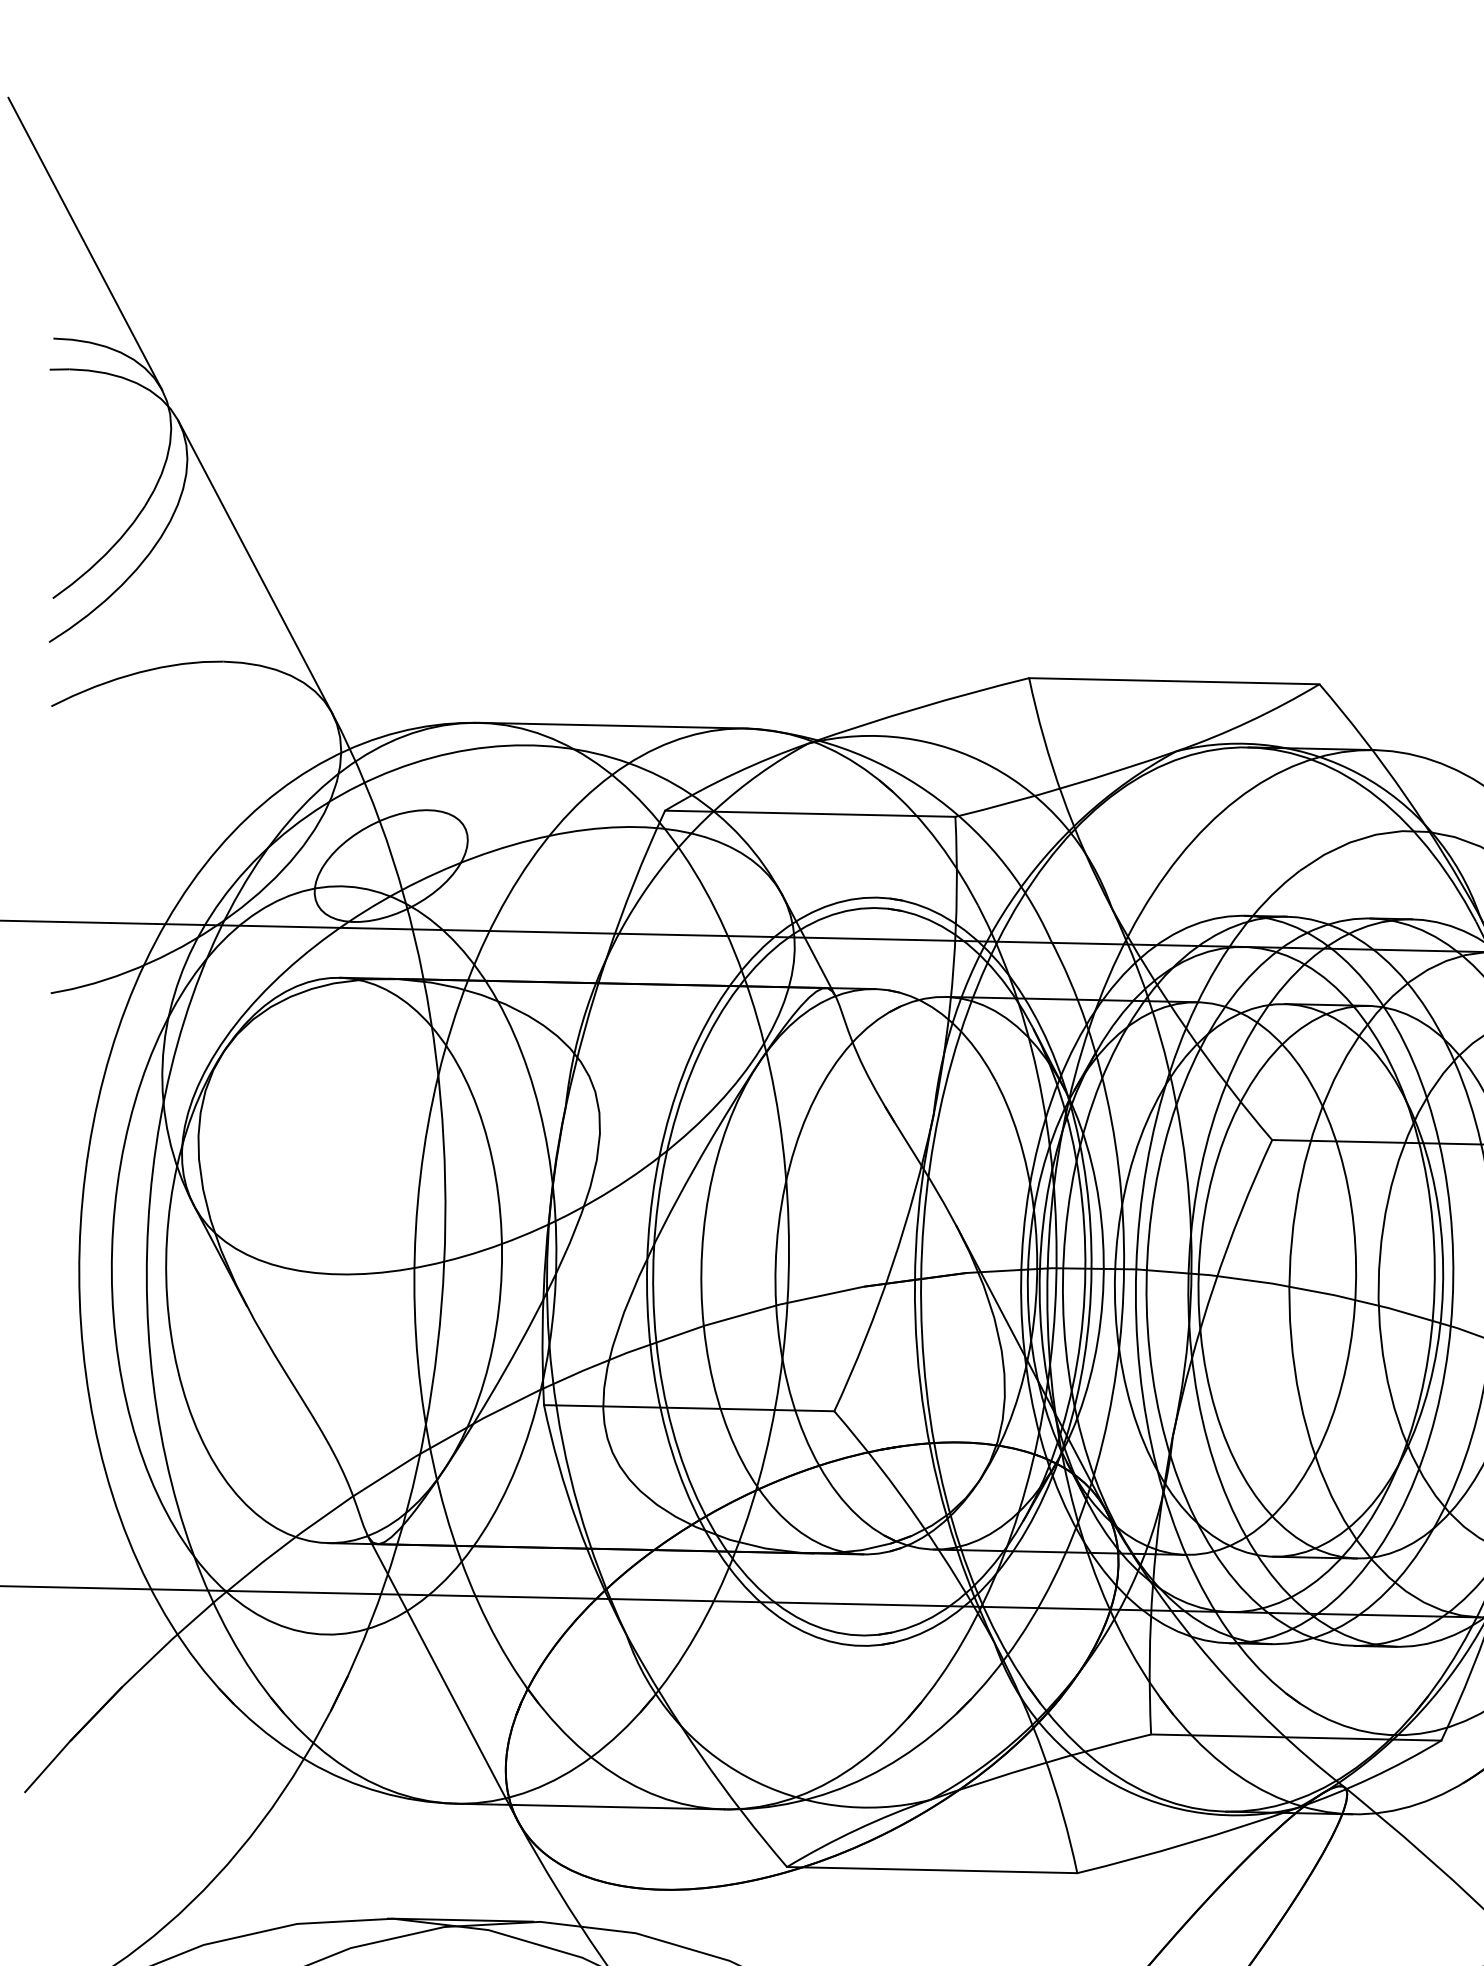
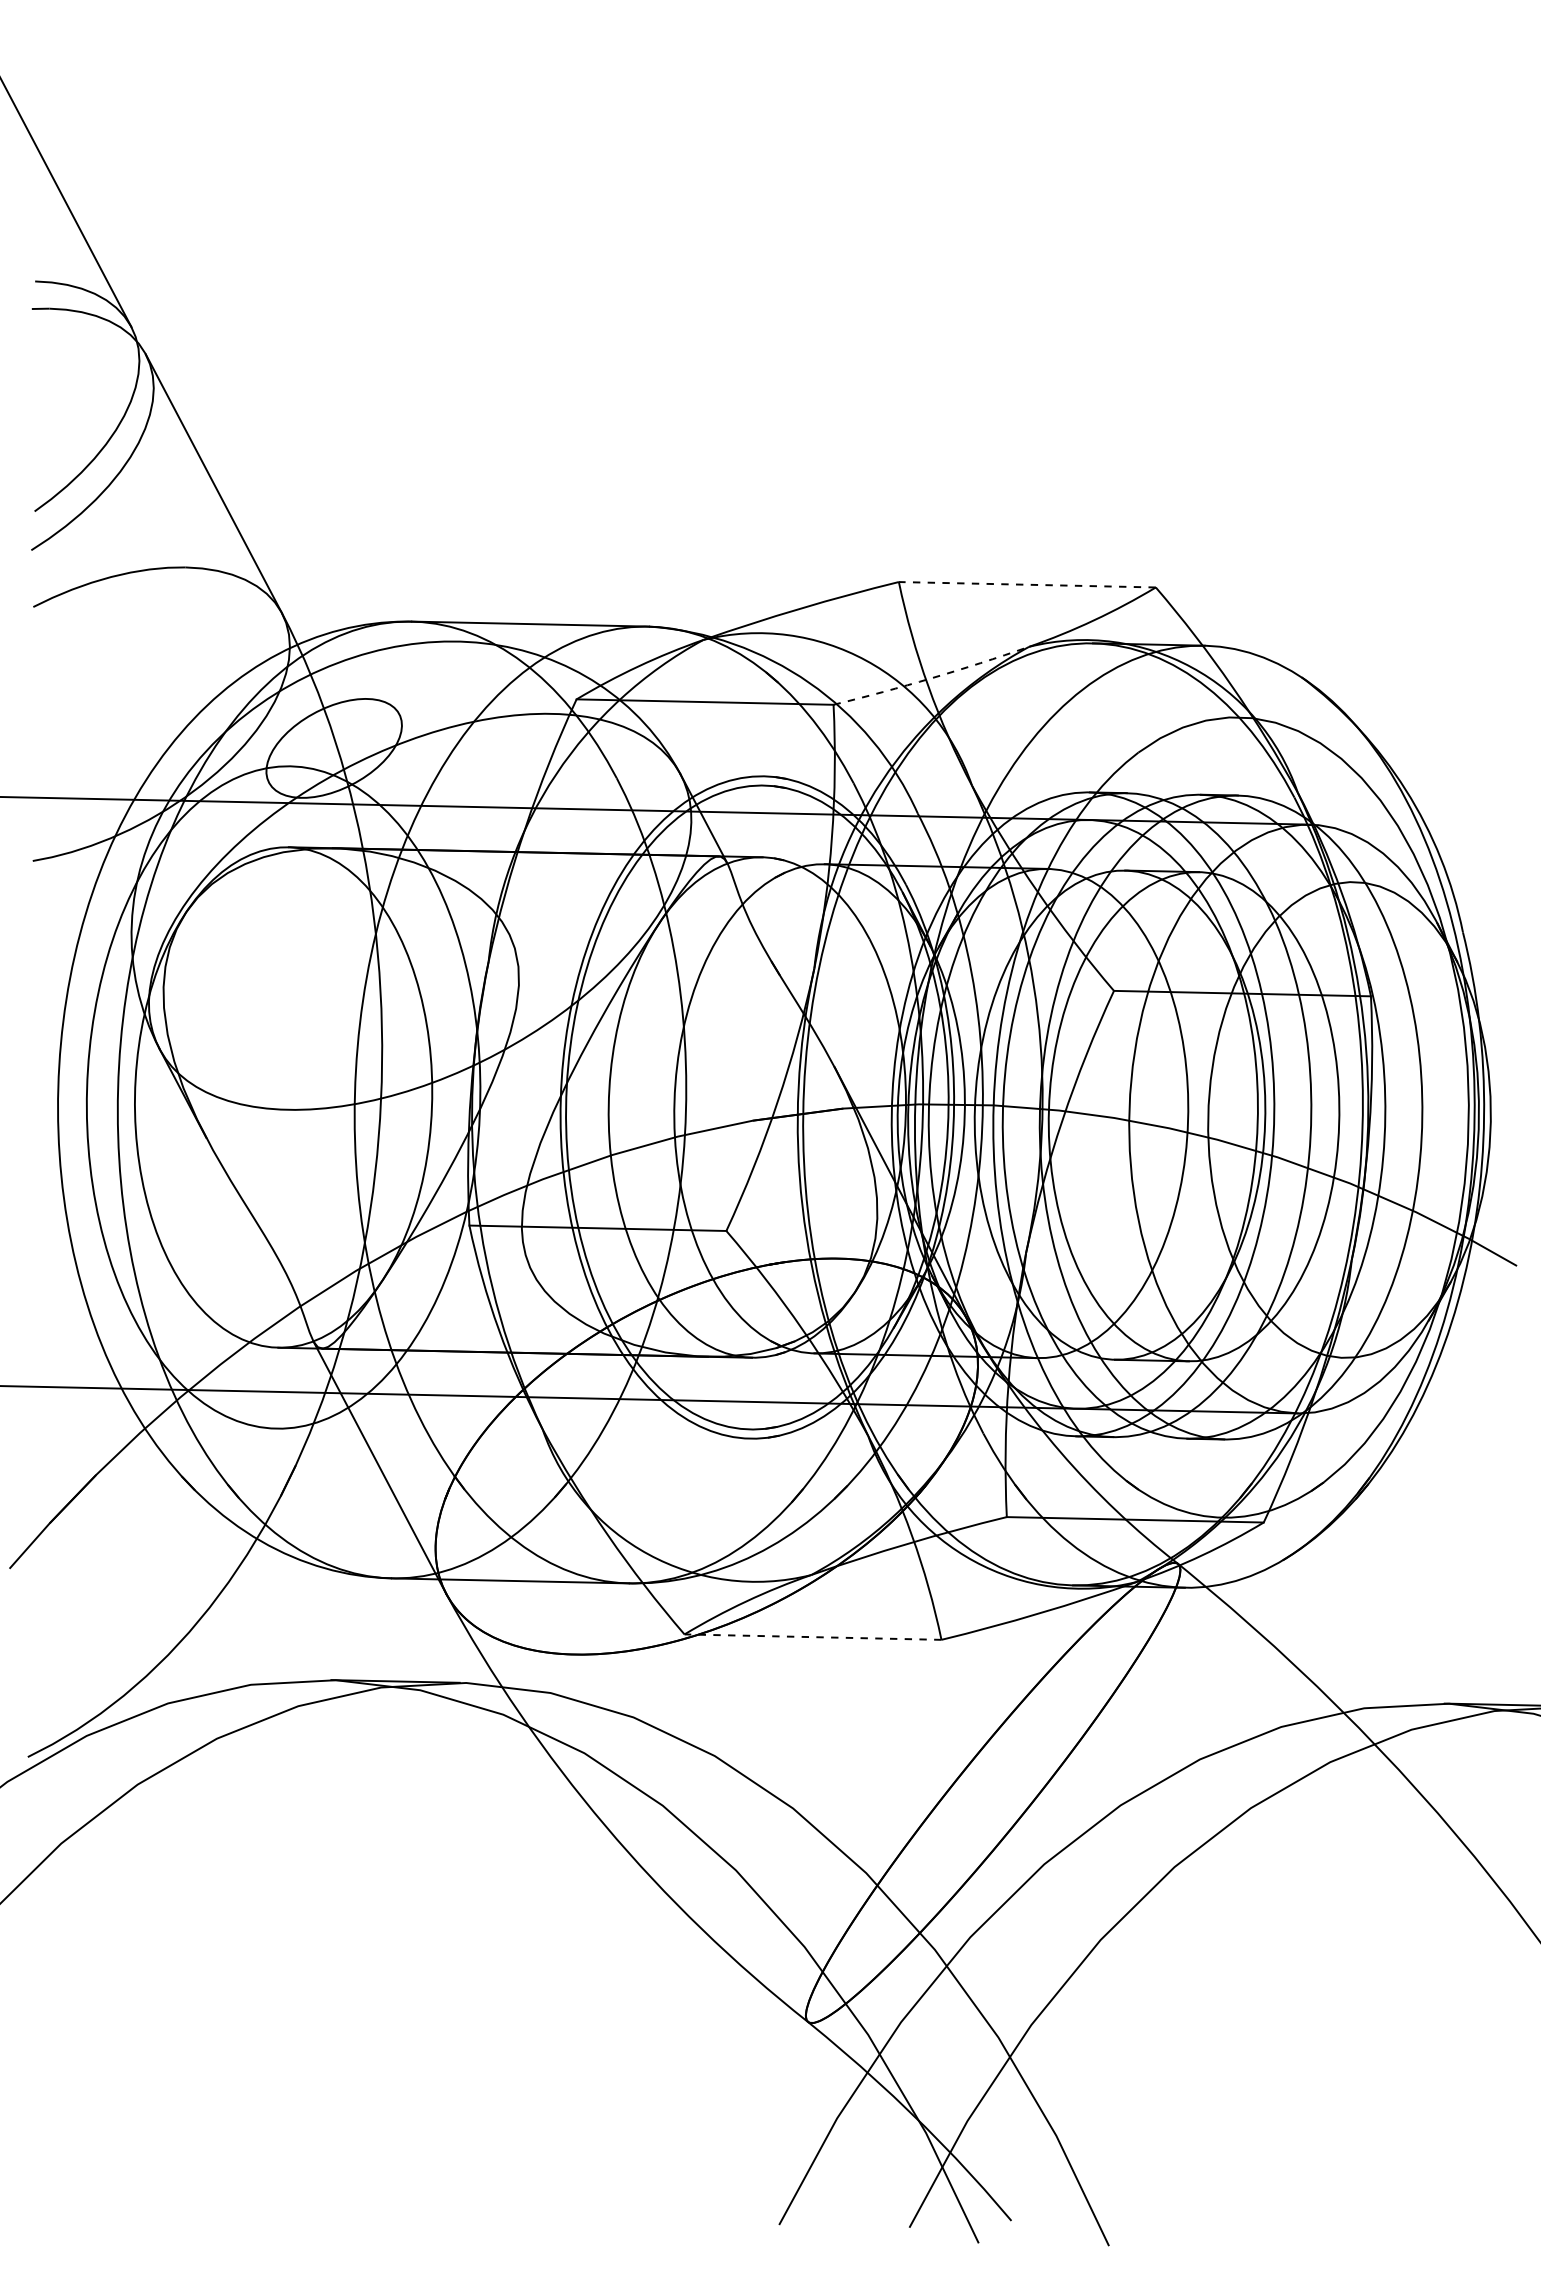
line: (1173, 680) -> (1026, 584), solid -> dashed
arc: (1066, 787) -> (931, 678), solid -> dashed
line: (931, 1870) -> (812, 1637), solid -> dashed

